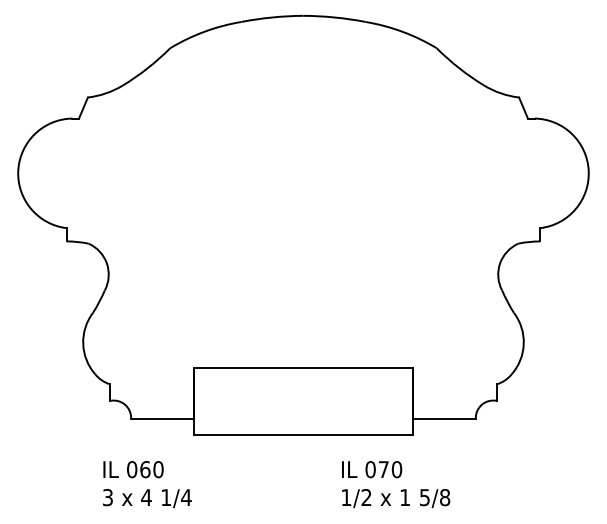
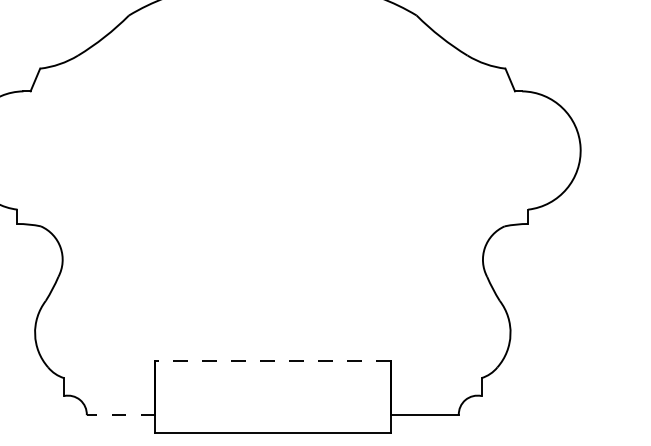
line: (303, 368) -> (272, 361), solid -> dashed
line: (162, 418) -> (120, 415), solid -> dashed

